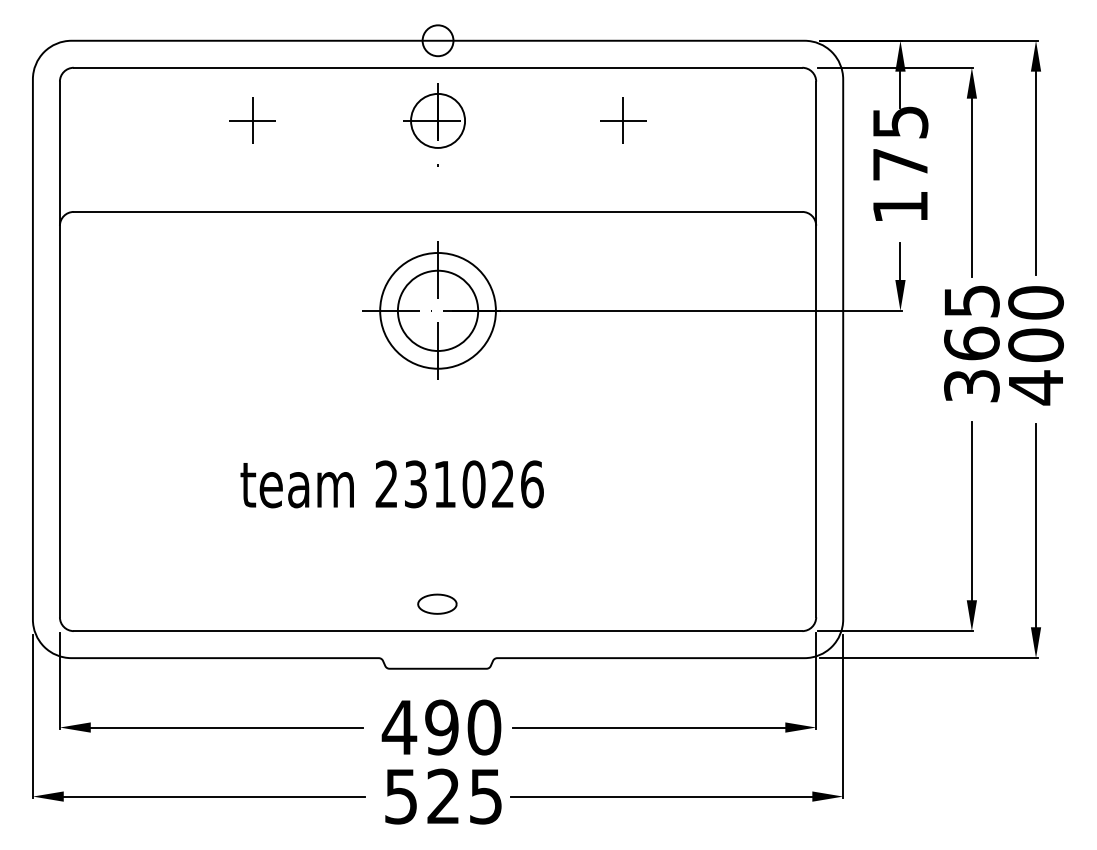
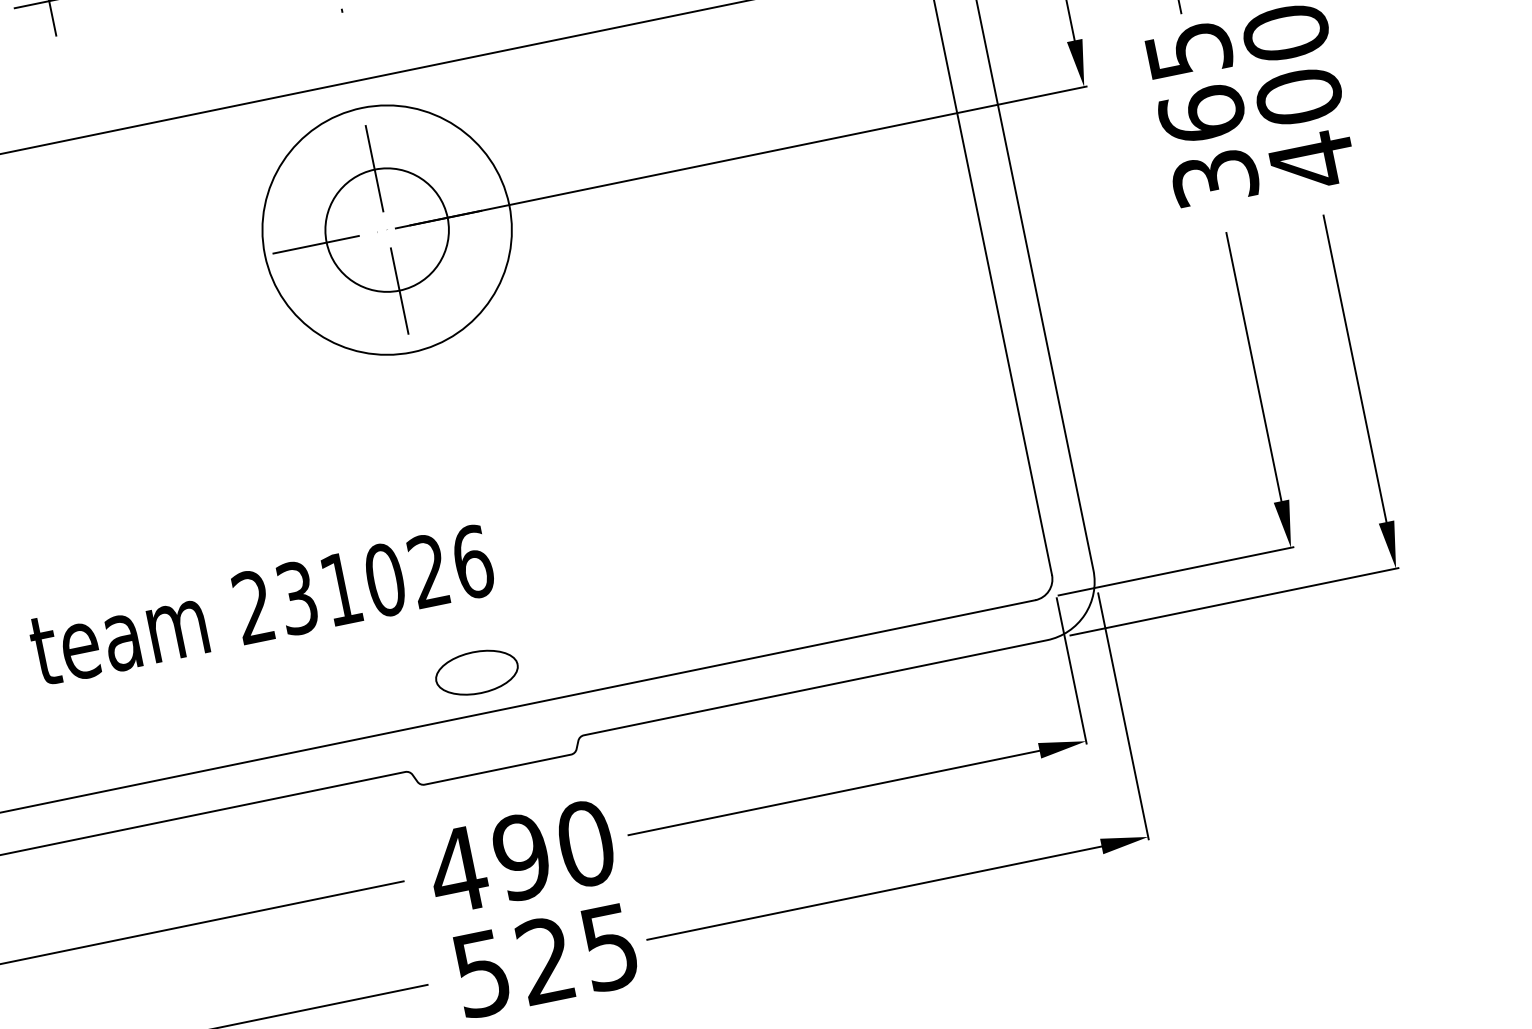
circle: (437, 310) -> (386, 229), size x1.4
text: (391, 484) -> (260, 605), moved
part: (437, 603) -> (476, 671), size x1.4

